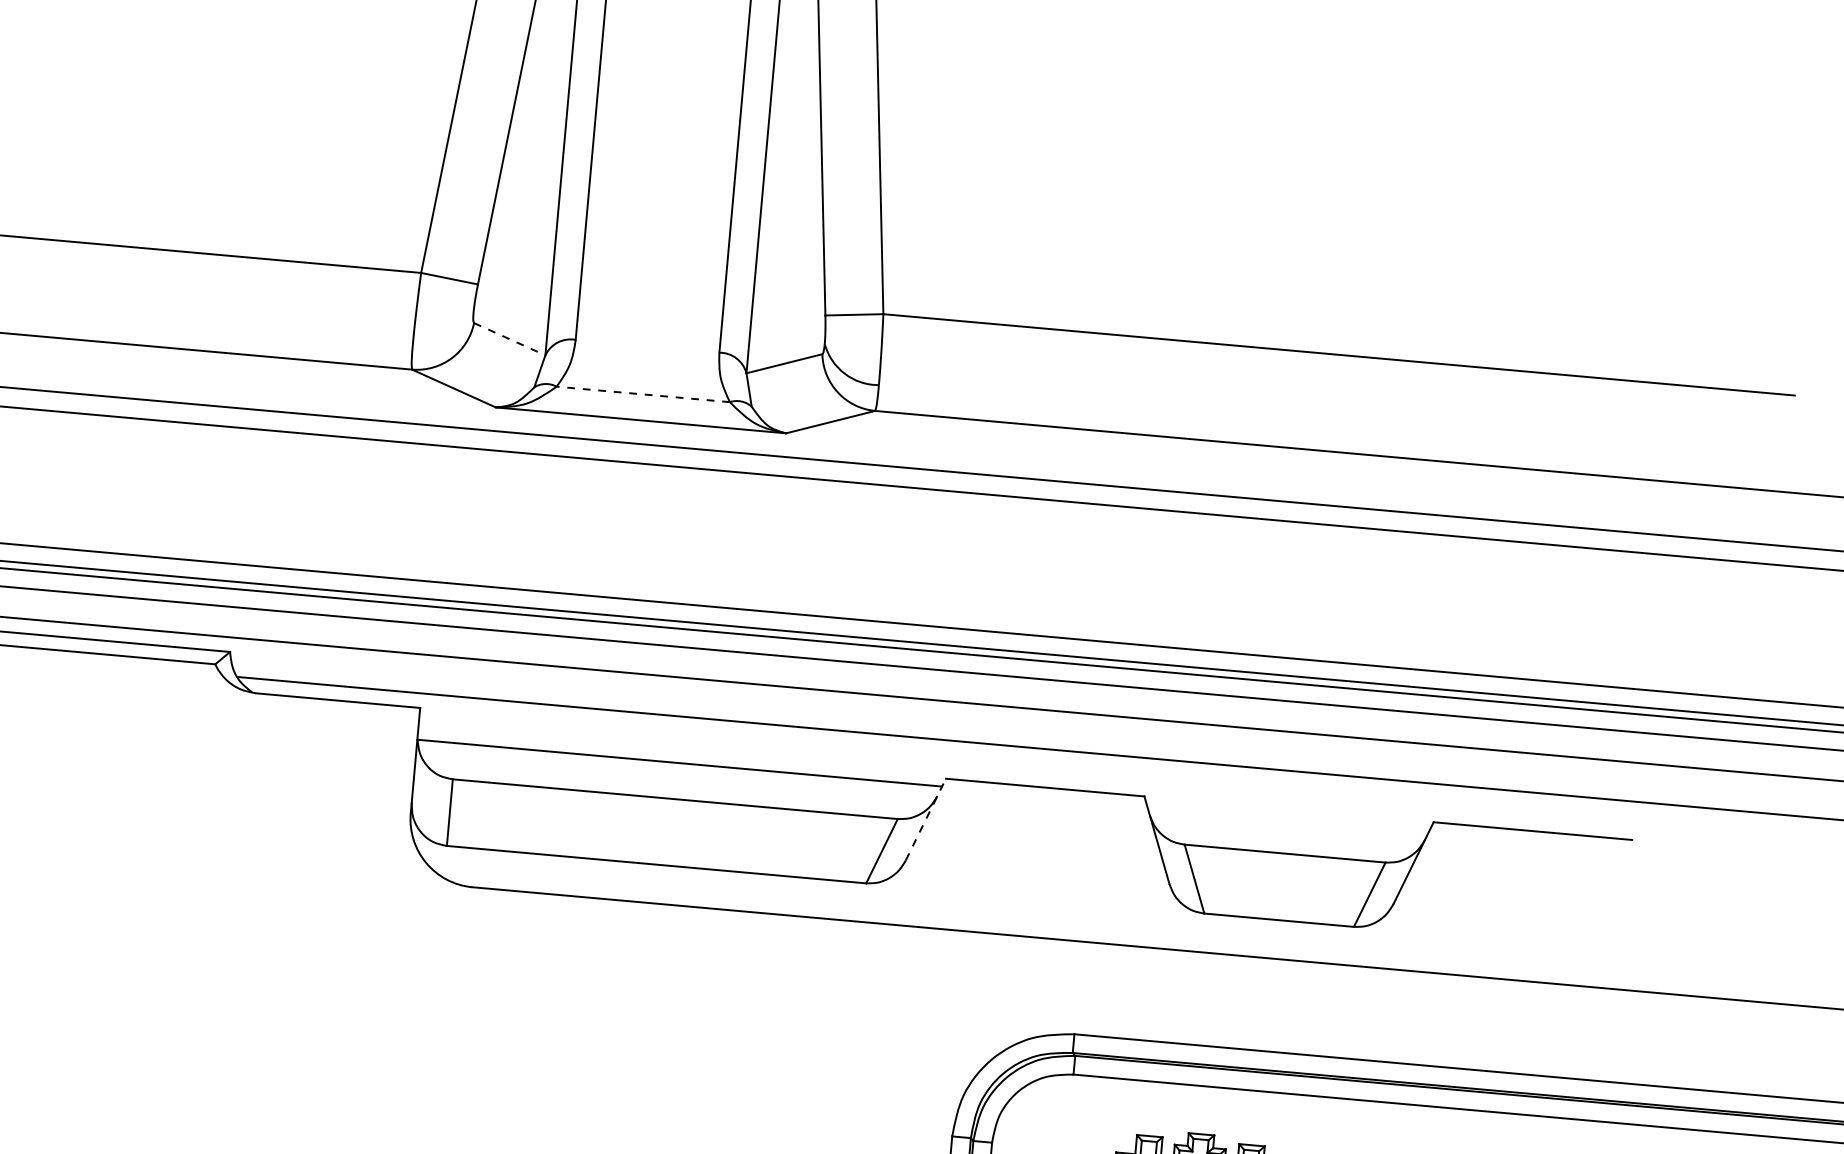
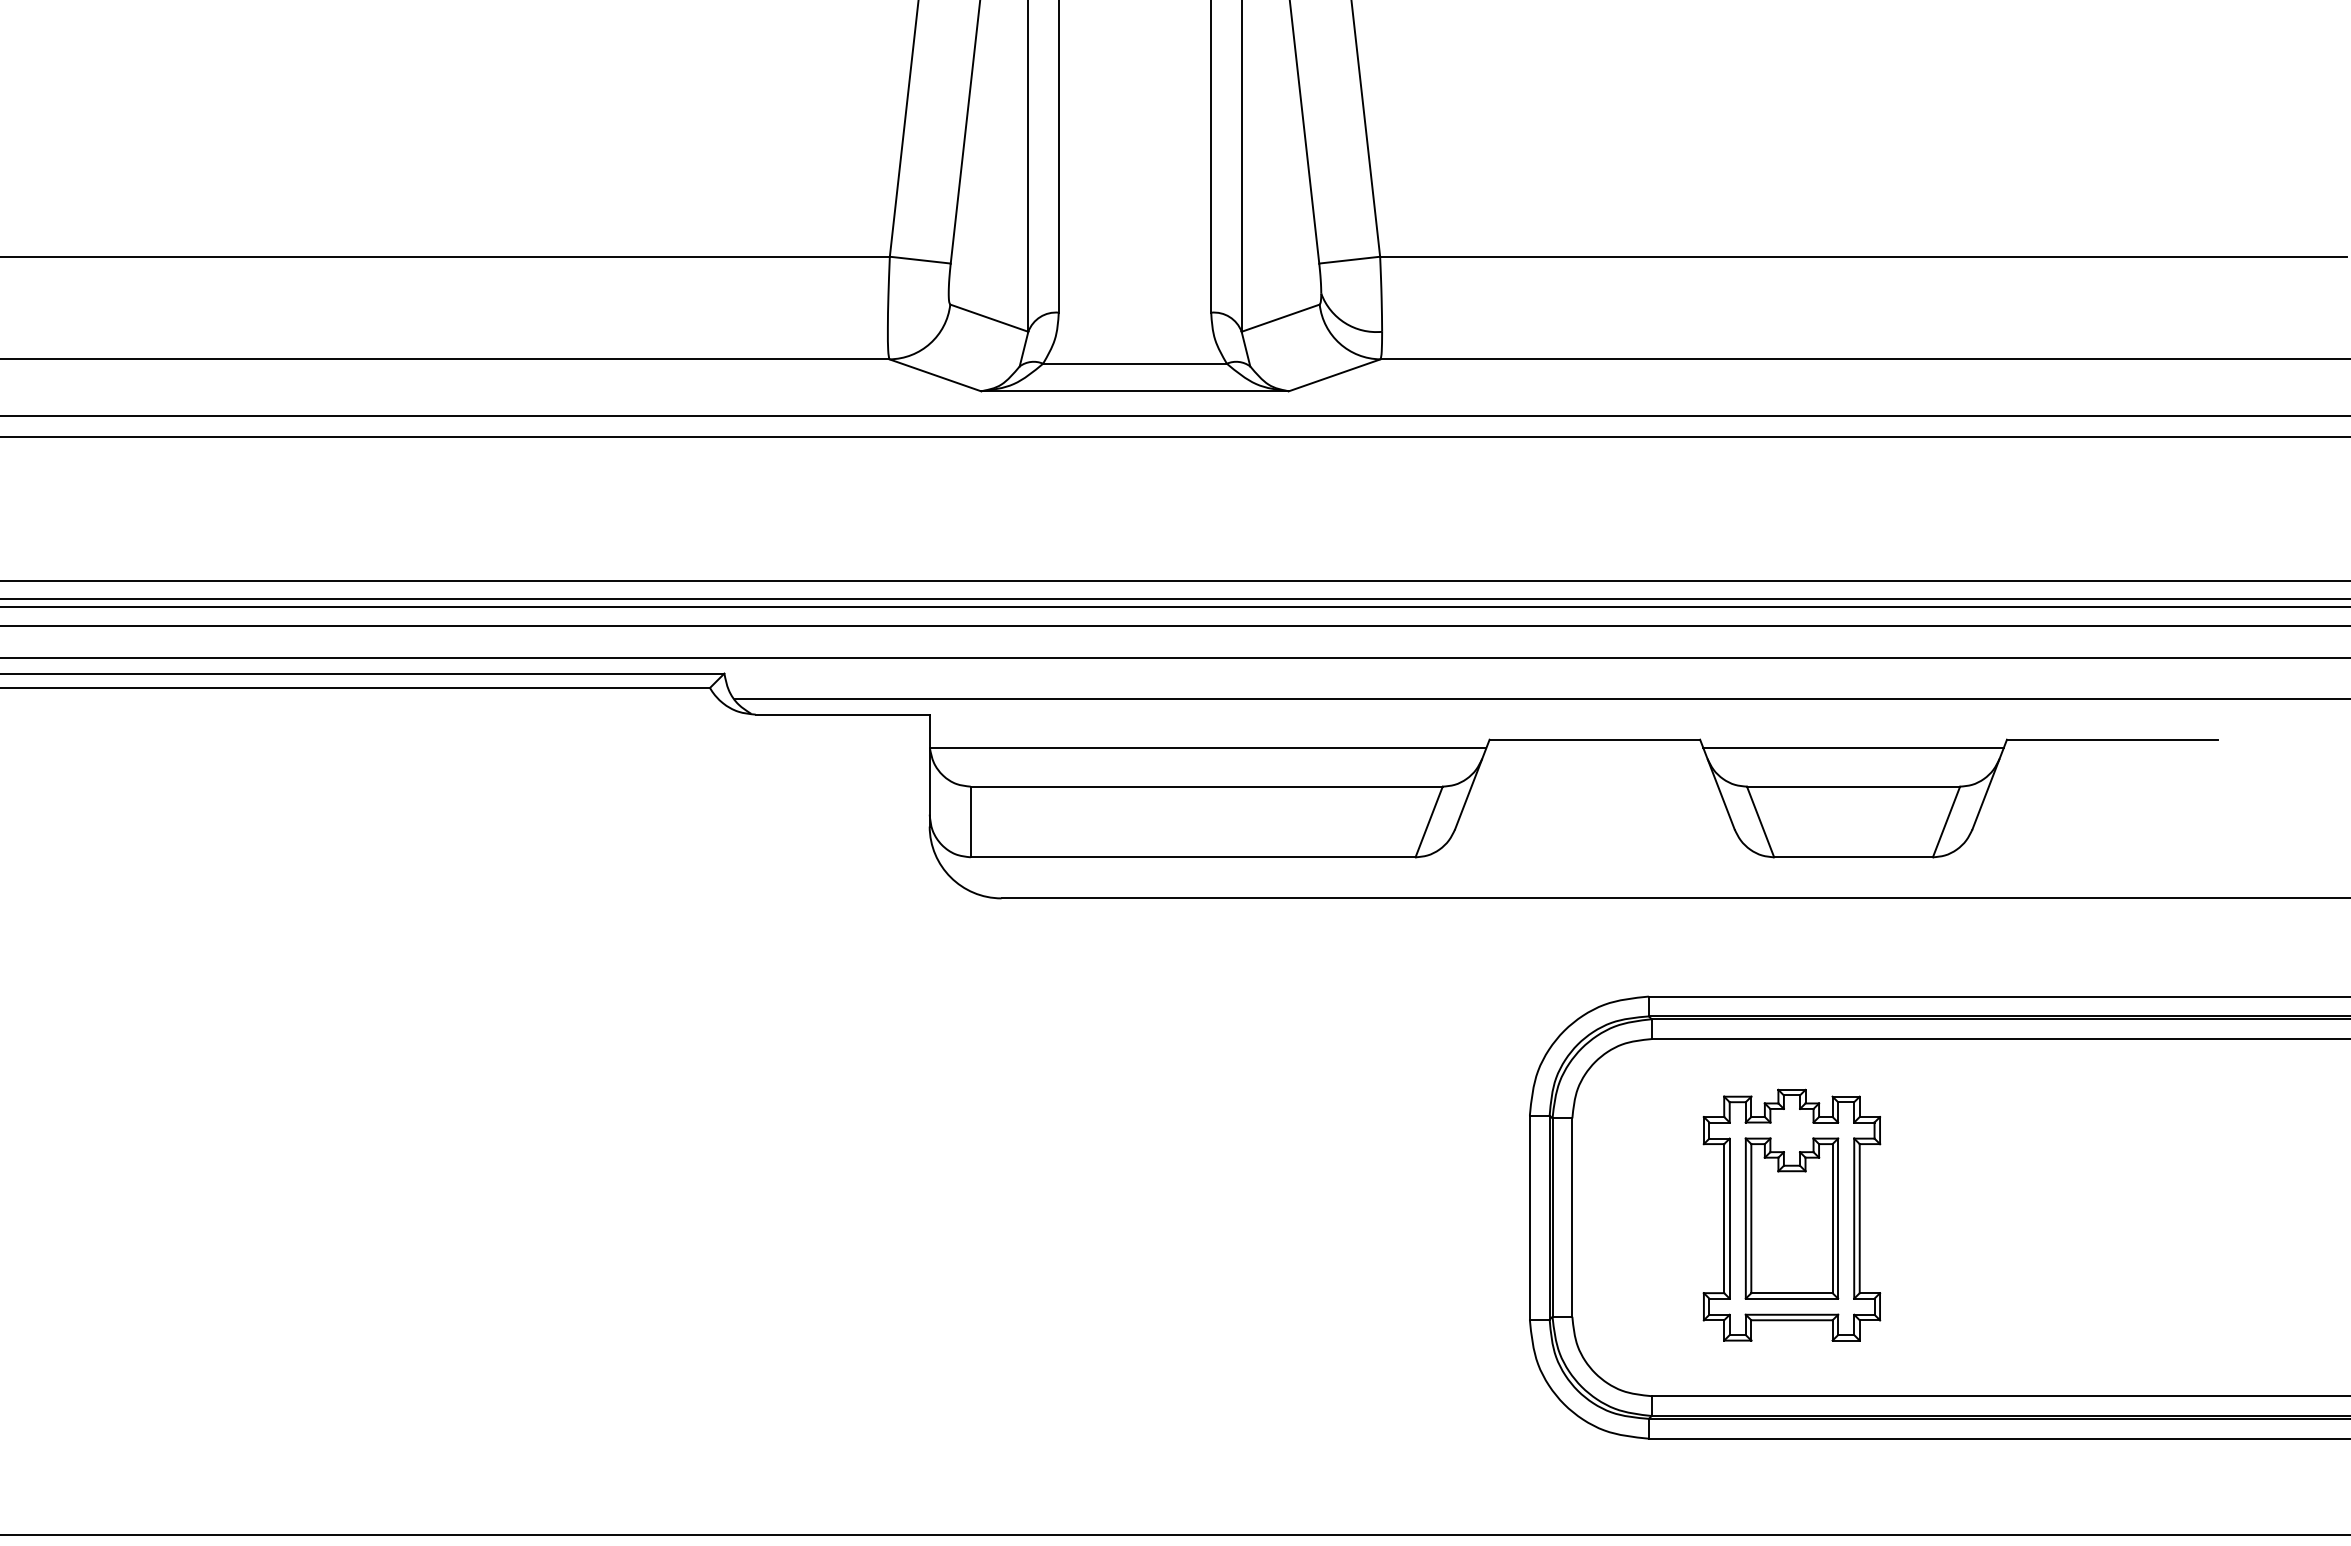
line: (509, 339) -> (989, 318), dashed -> solid
line: (643, 394) -> (1135, 363), dashed -> solid
line: (1288, 817) -> (1853, 748), added
line: (926, 819) -> (1472, 784), dashed -> solid

